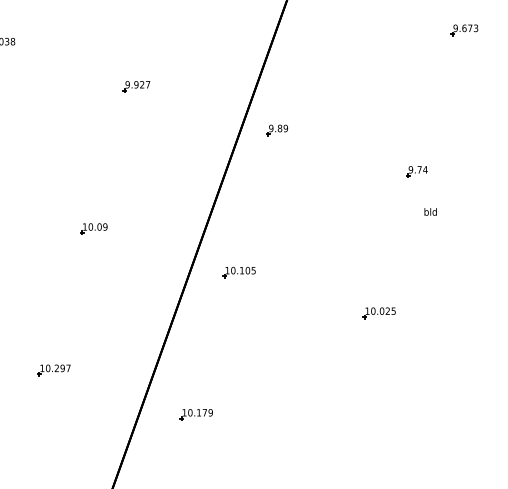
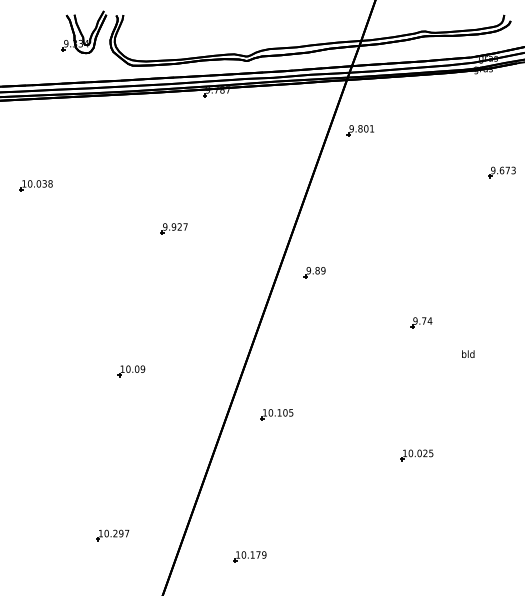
part: (416, 171) -> (421, 322), moved
part: (53, 370) -> (112, 535), moved
part: (195, 414) -> (249, 556), moved

